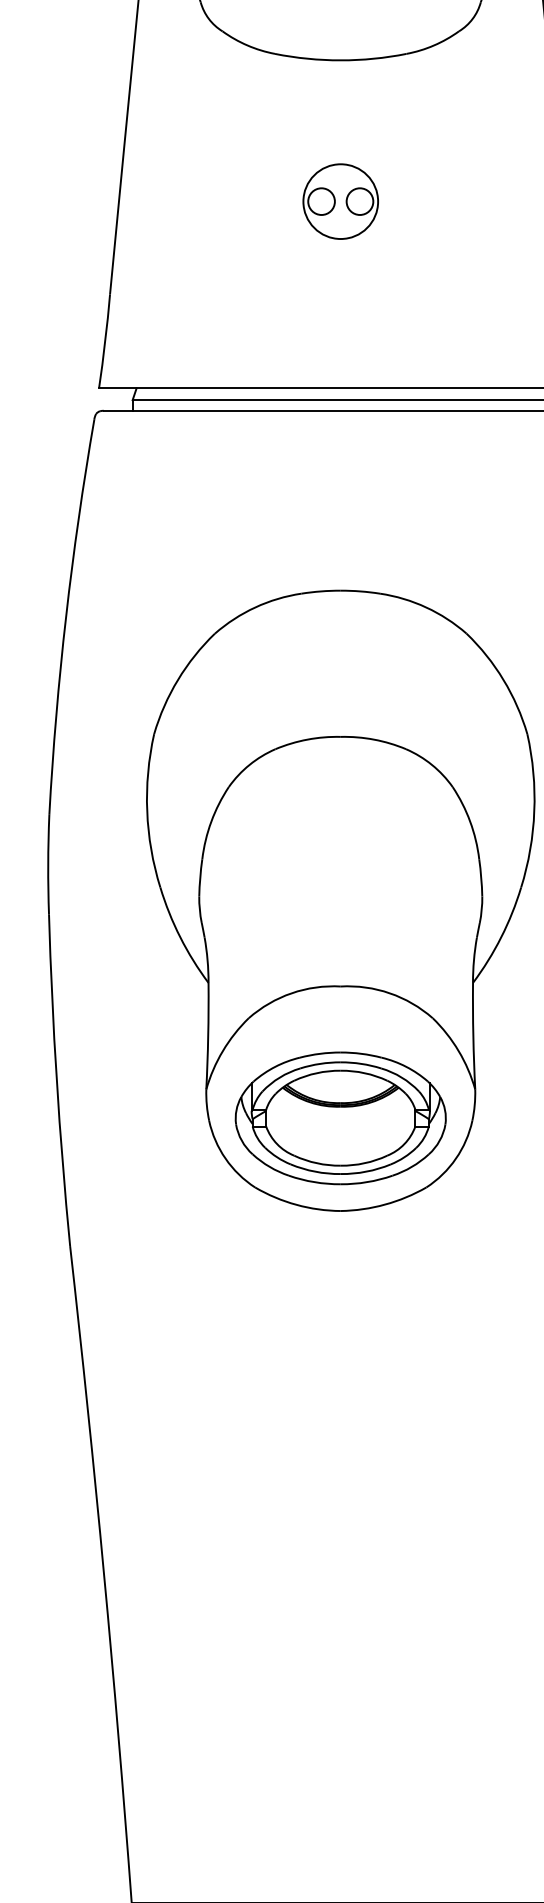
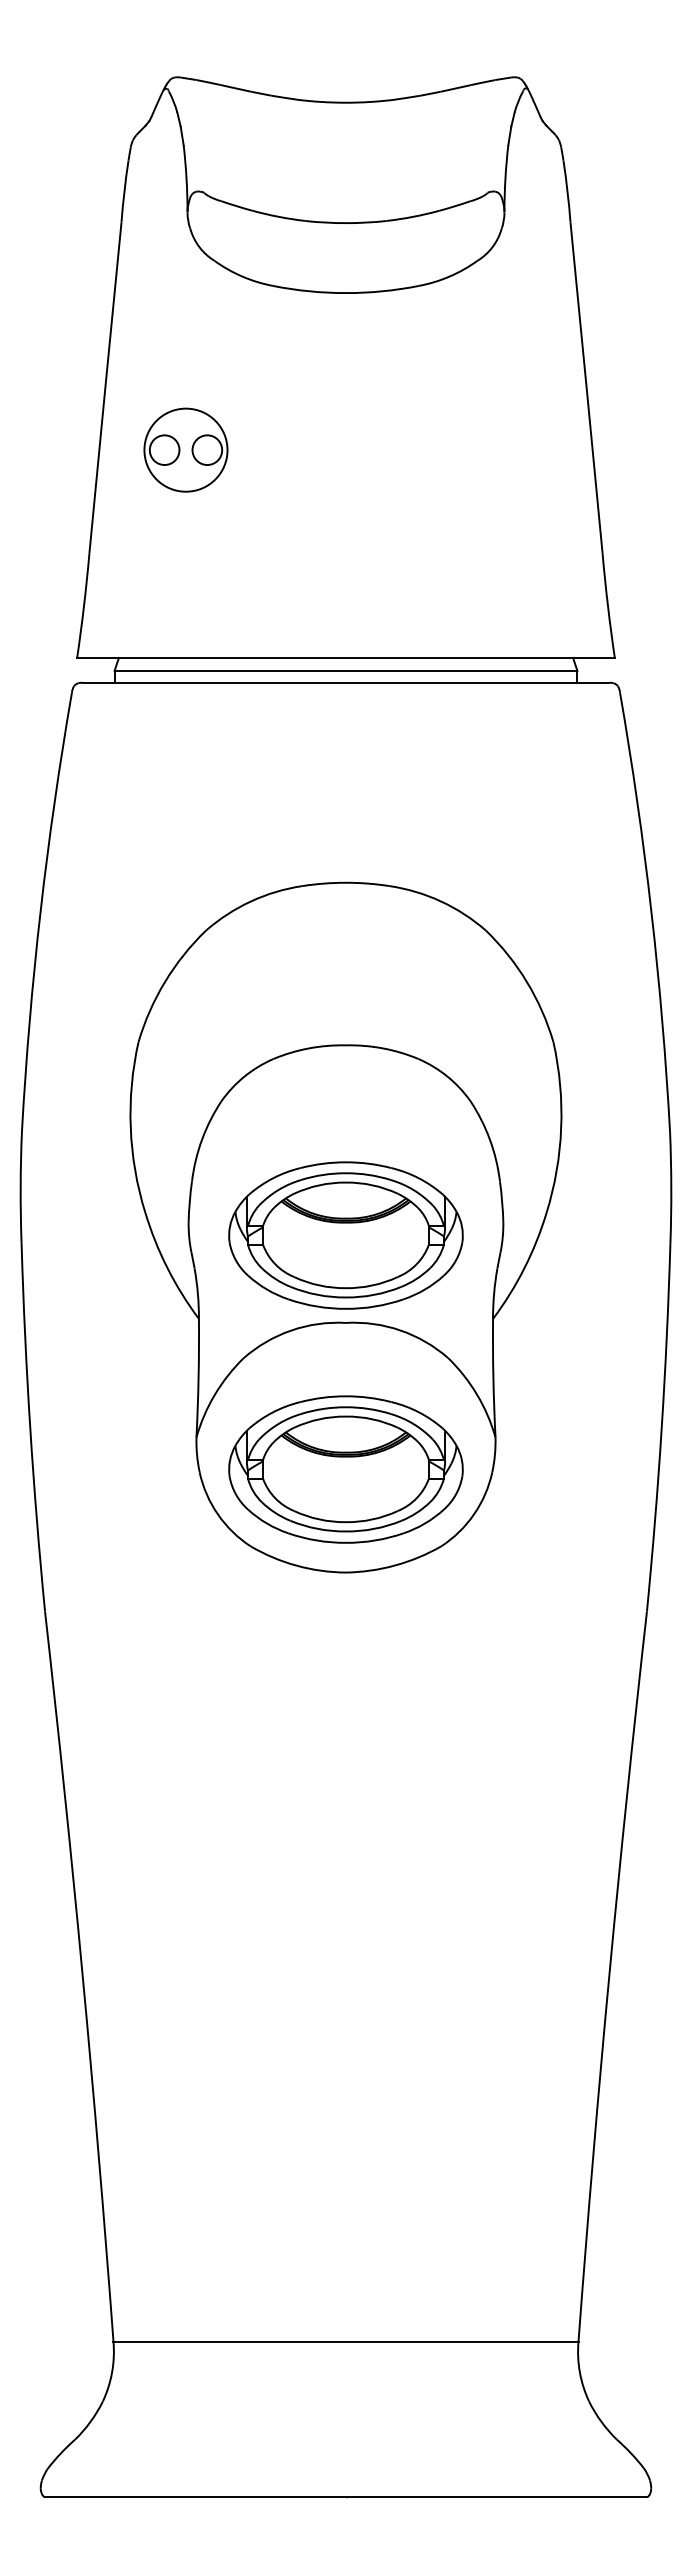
part: (340, 201) -> (185, 449), moved
part: (340, 907) -> (345, 1235), added

